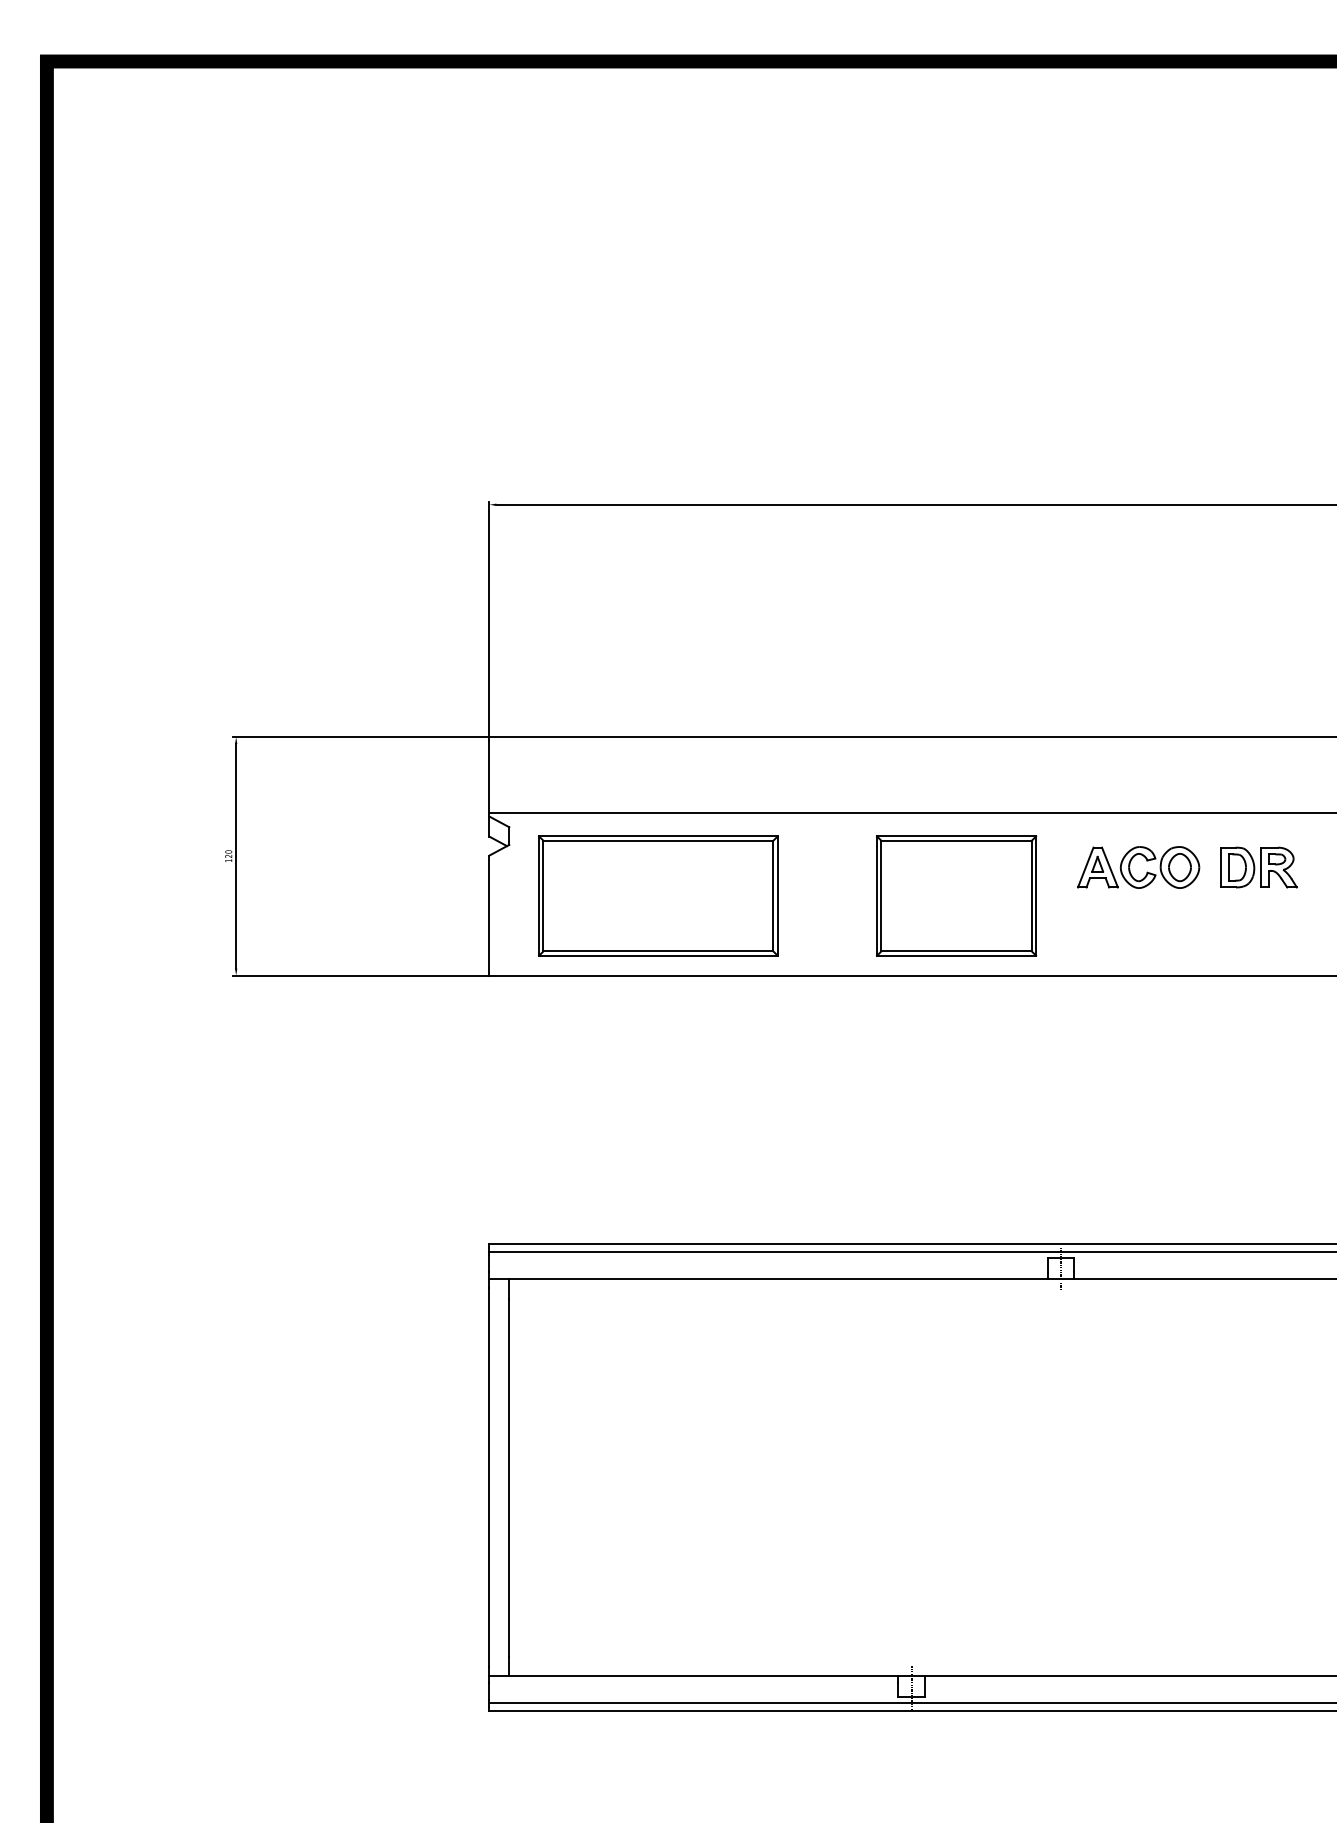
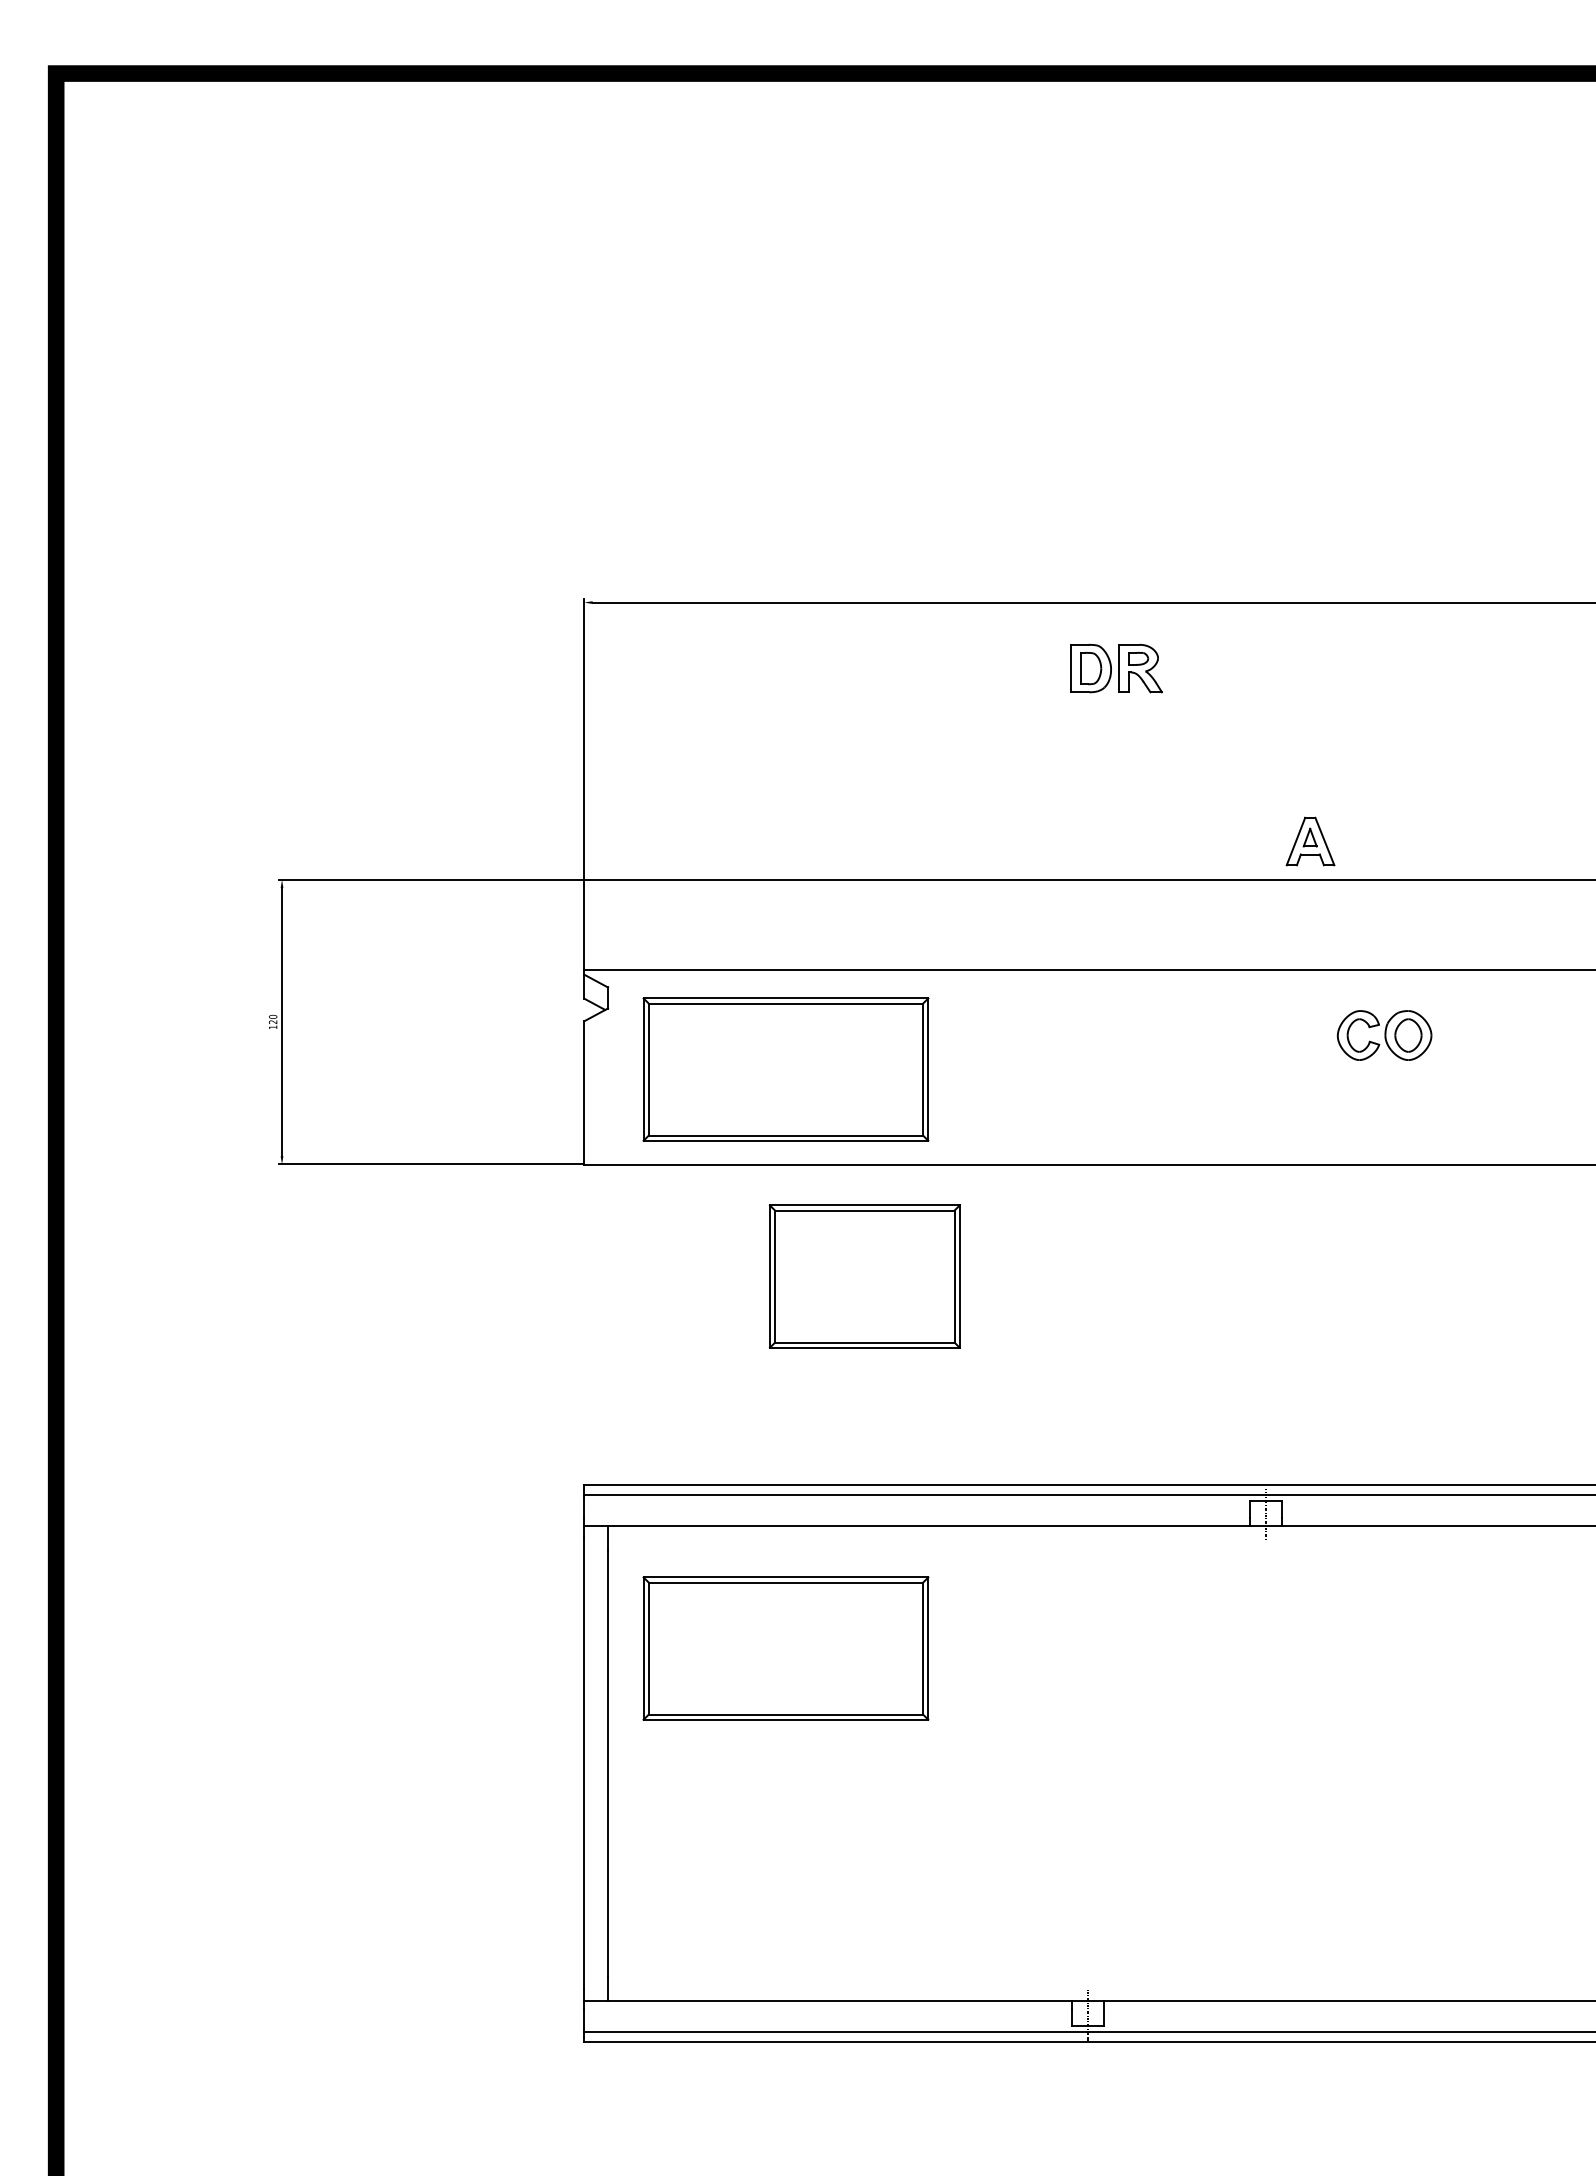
part: (1097, 867) -> (1310, 841), moved
part: (1258, 867) -> (1116, 668), moved
part: (956, 895) -> (864, 1276), moved
part: (658, 1381) -> (785, 1648), added

